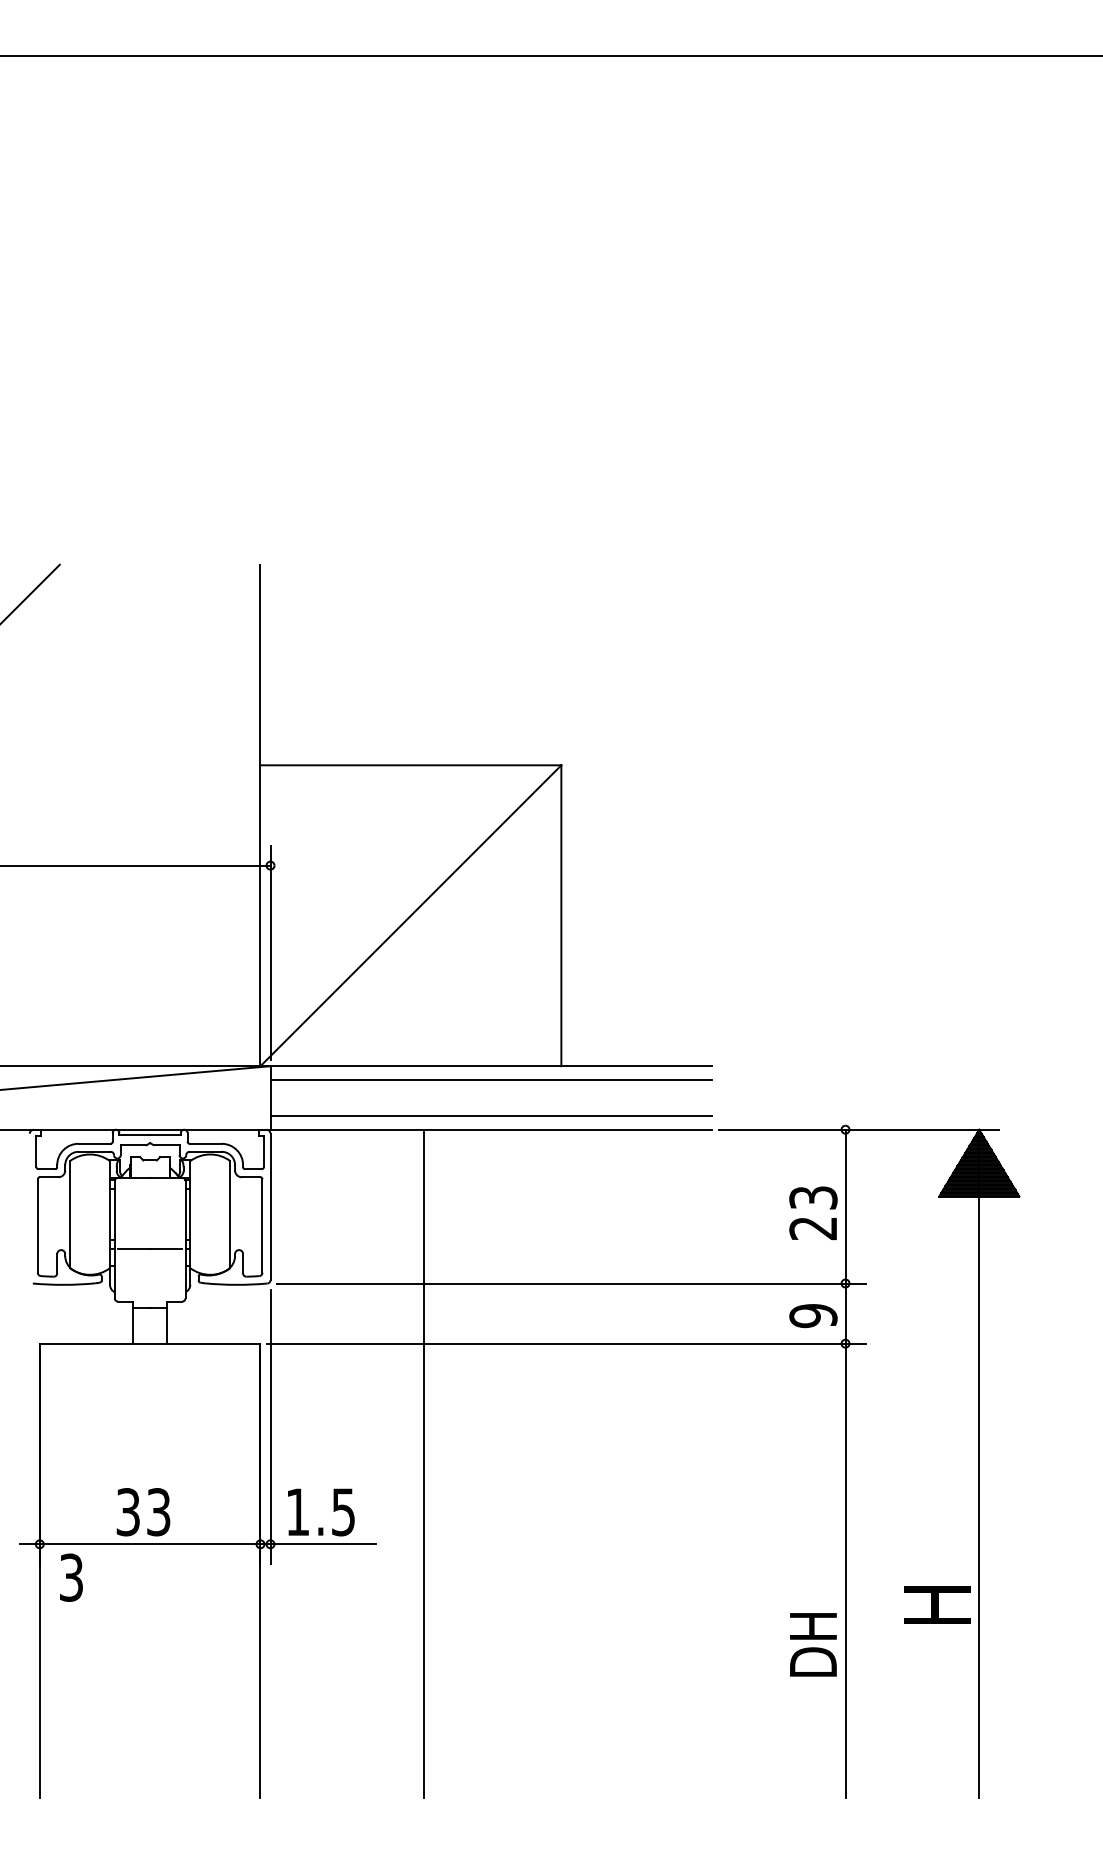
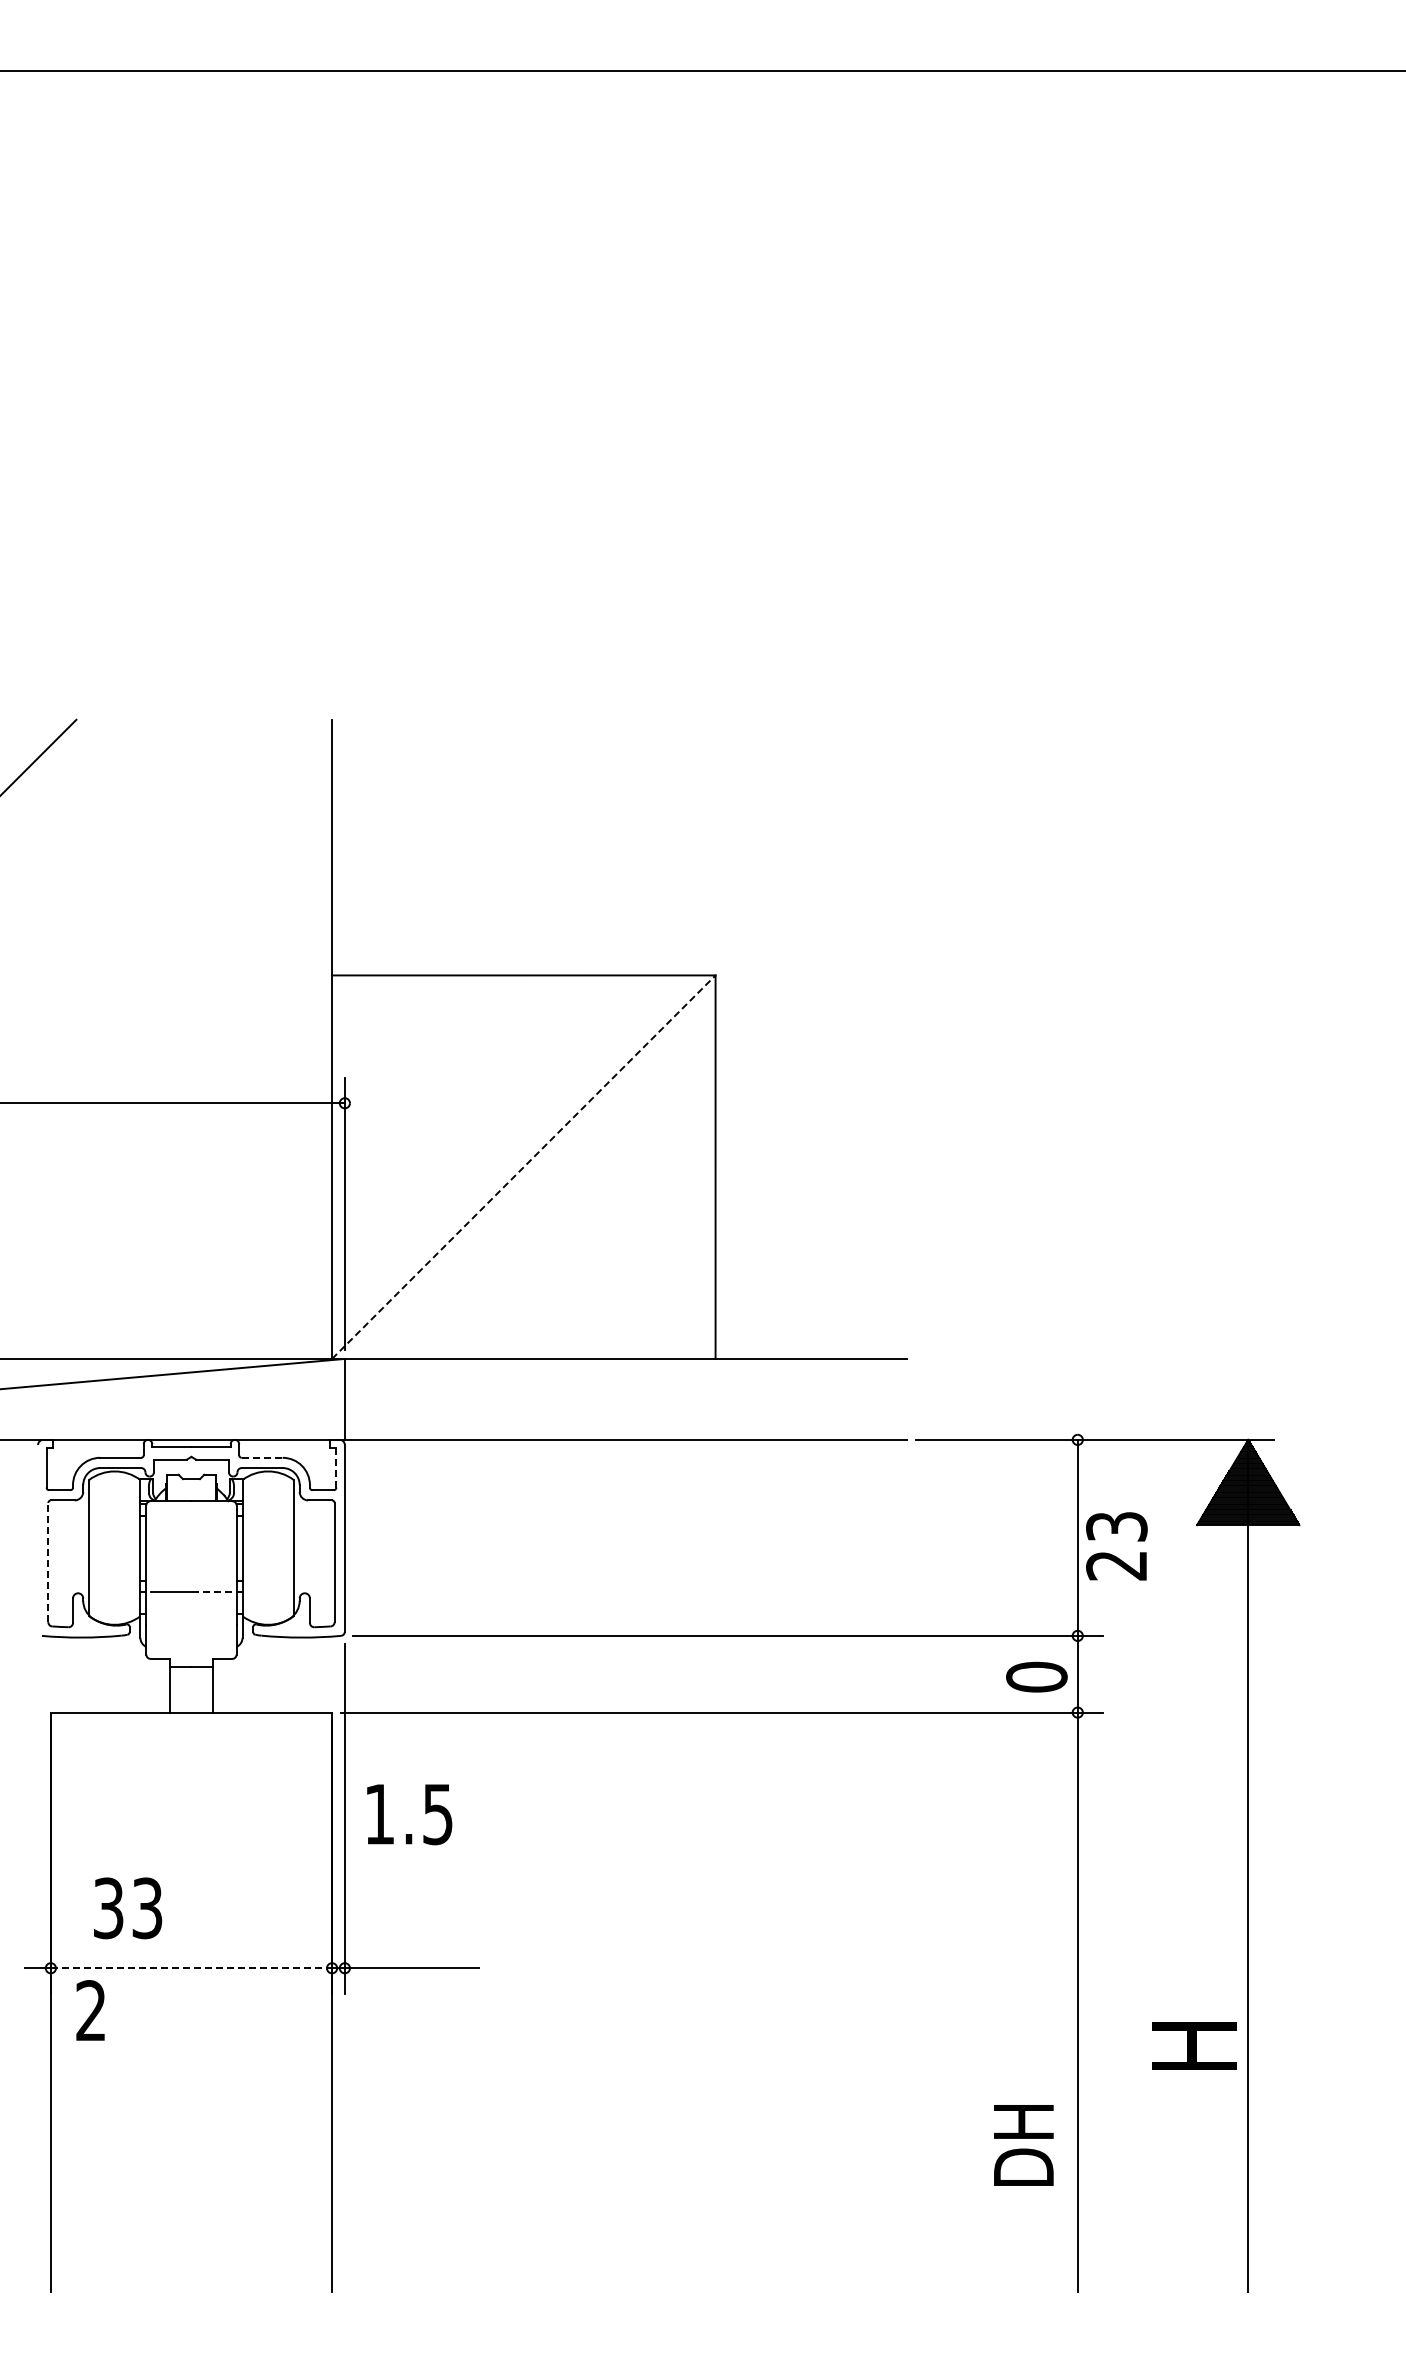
line: (411, 915) -> (524, 1166), solid -> dashed
line: (490, 1079) -> (625, 1375), removed
line: (490, 1116) -> (625, 1422), removed
line: (205, 1143) -> (262, 1457), solid -> dashed
line: (263, 1152) -> (336, 1468), solid -> dashed
text: (813, 1213) -> (1116, 1546), moved
line: (37, 1225) -> (48, 1562), solid -> dashed
line: (165, 1249) -> (211, 1592), solid -> dashed
text: (813, 1315) -> (1036, 1676), 9 -> 0
line: (424, 1463) -> (540, 1865), removed
text: (143, 1512) -> (128, 1908), moved
text: (321, 1512) -> (409, 1814), moved
line: (150, 1544) -> (191, 1968), solid -> dashed
text: (70, 1577) -> (90, 2010), 3 -> 2
text: (813, 1644) -> (1023, 2145), moved

